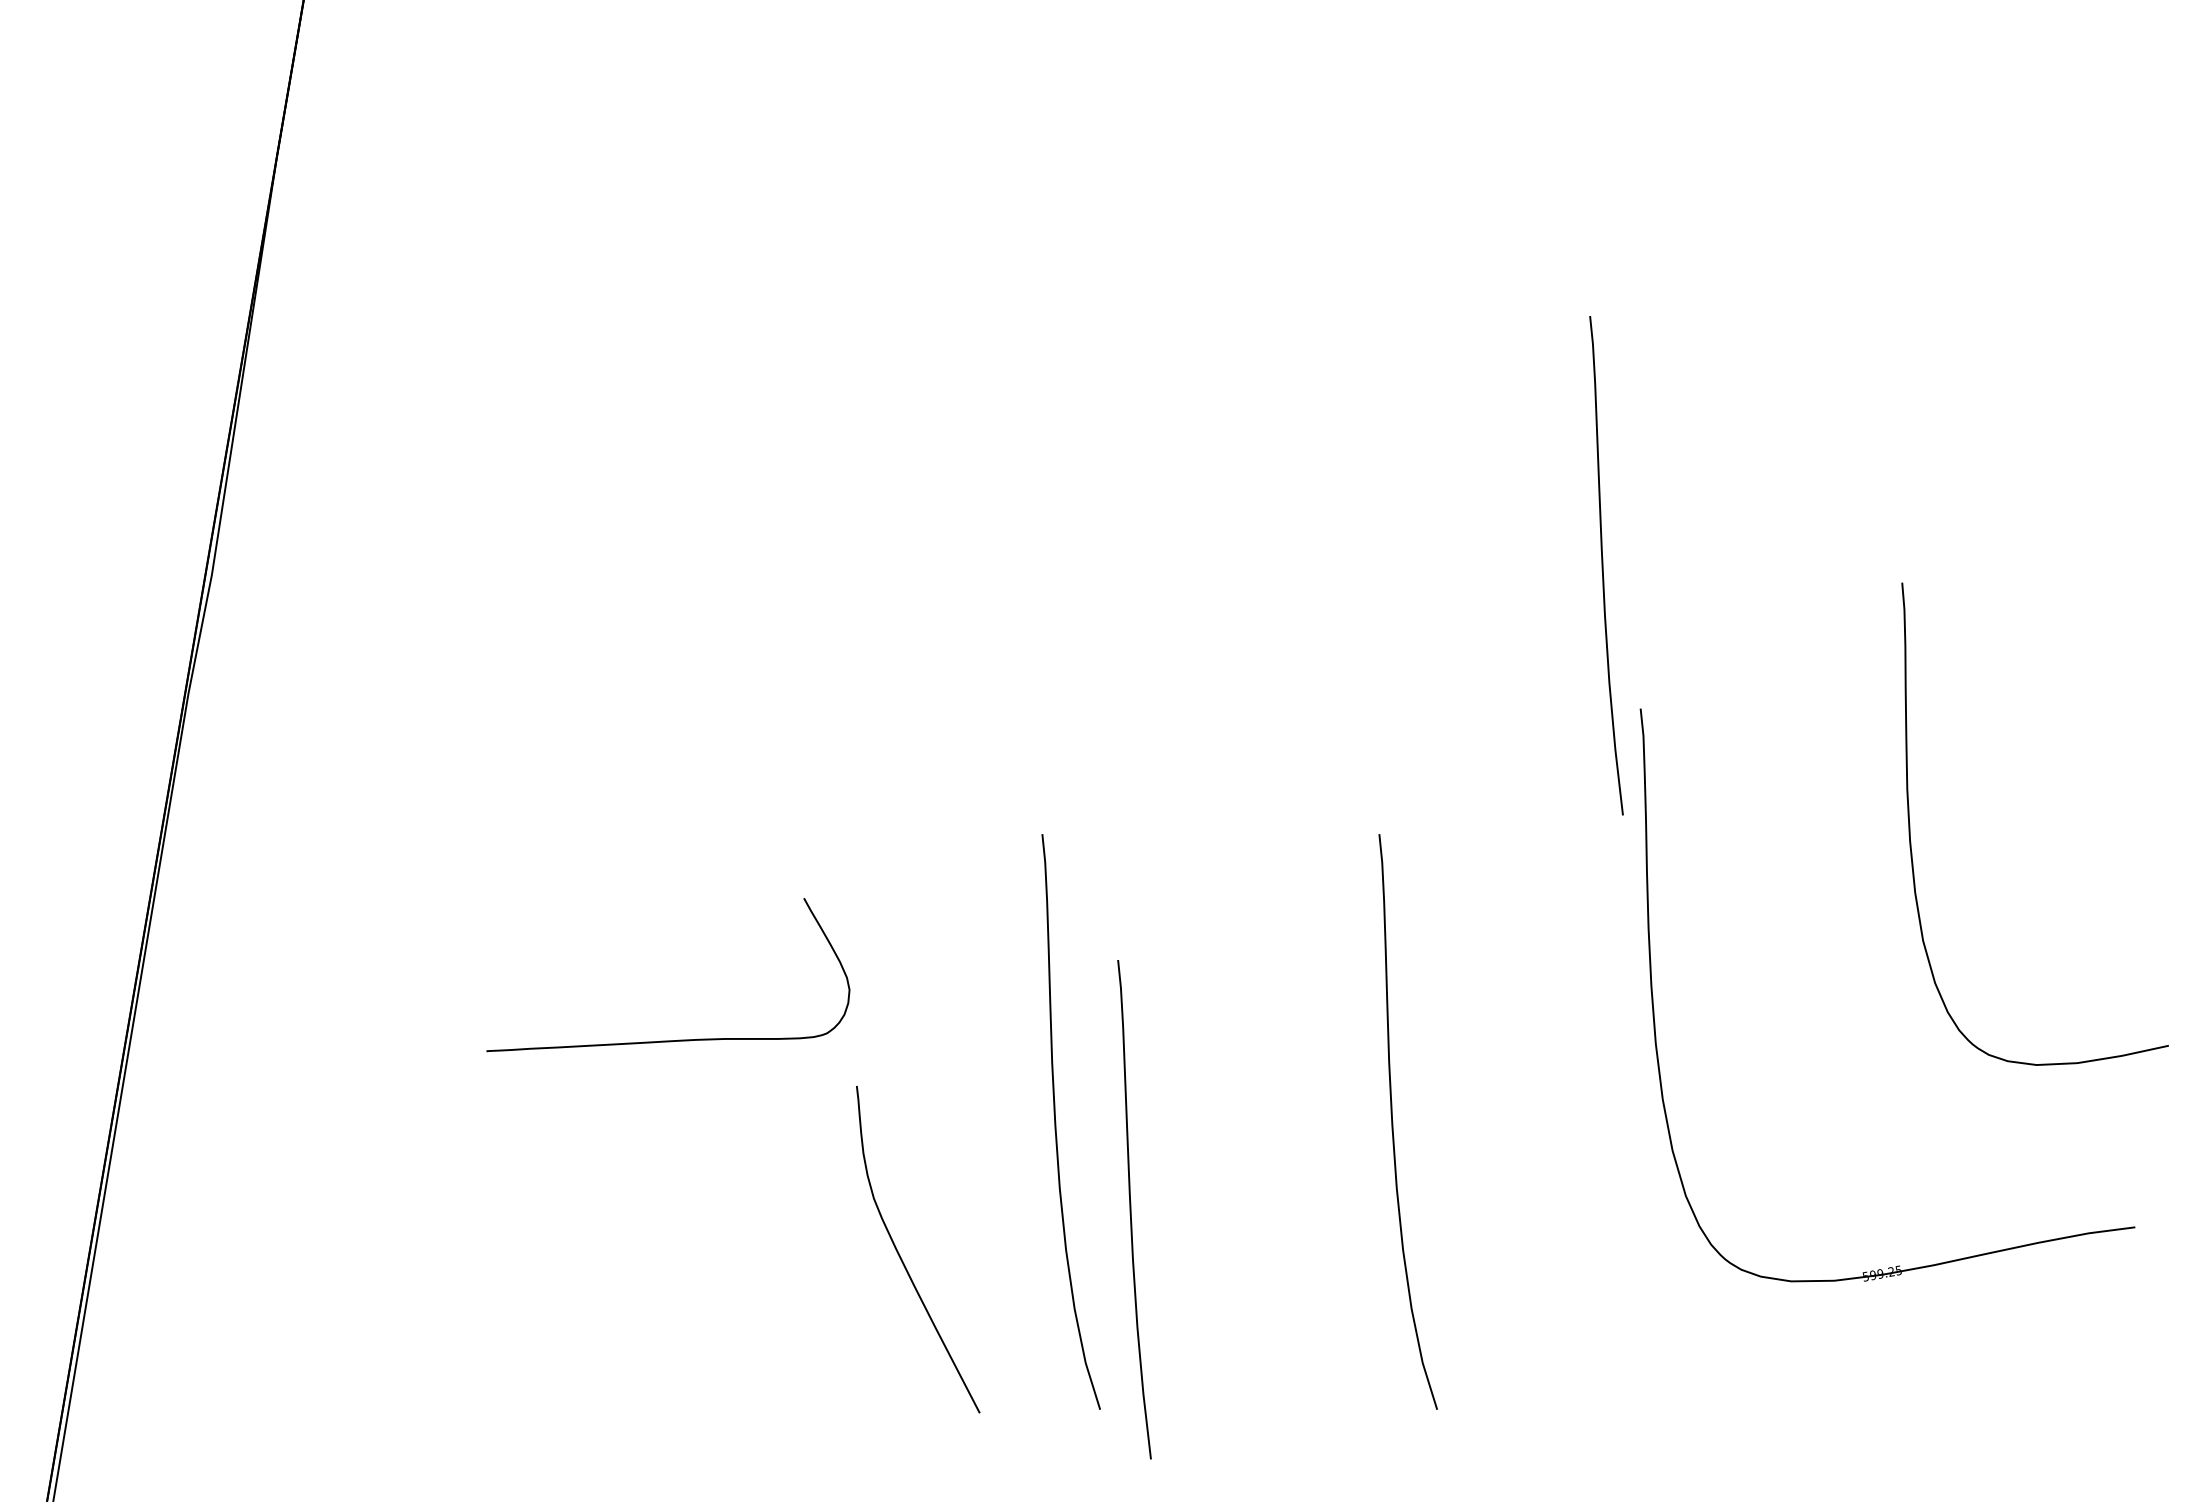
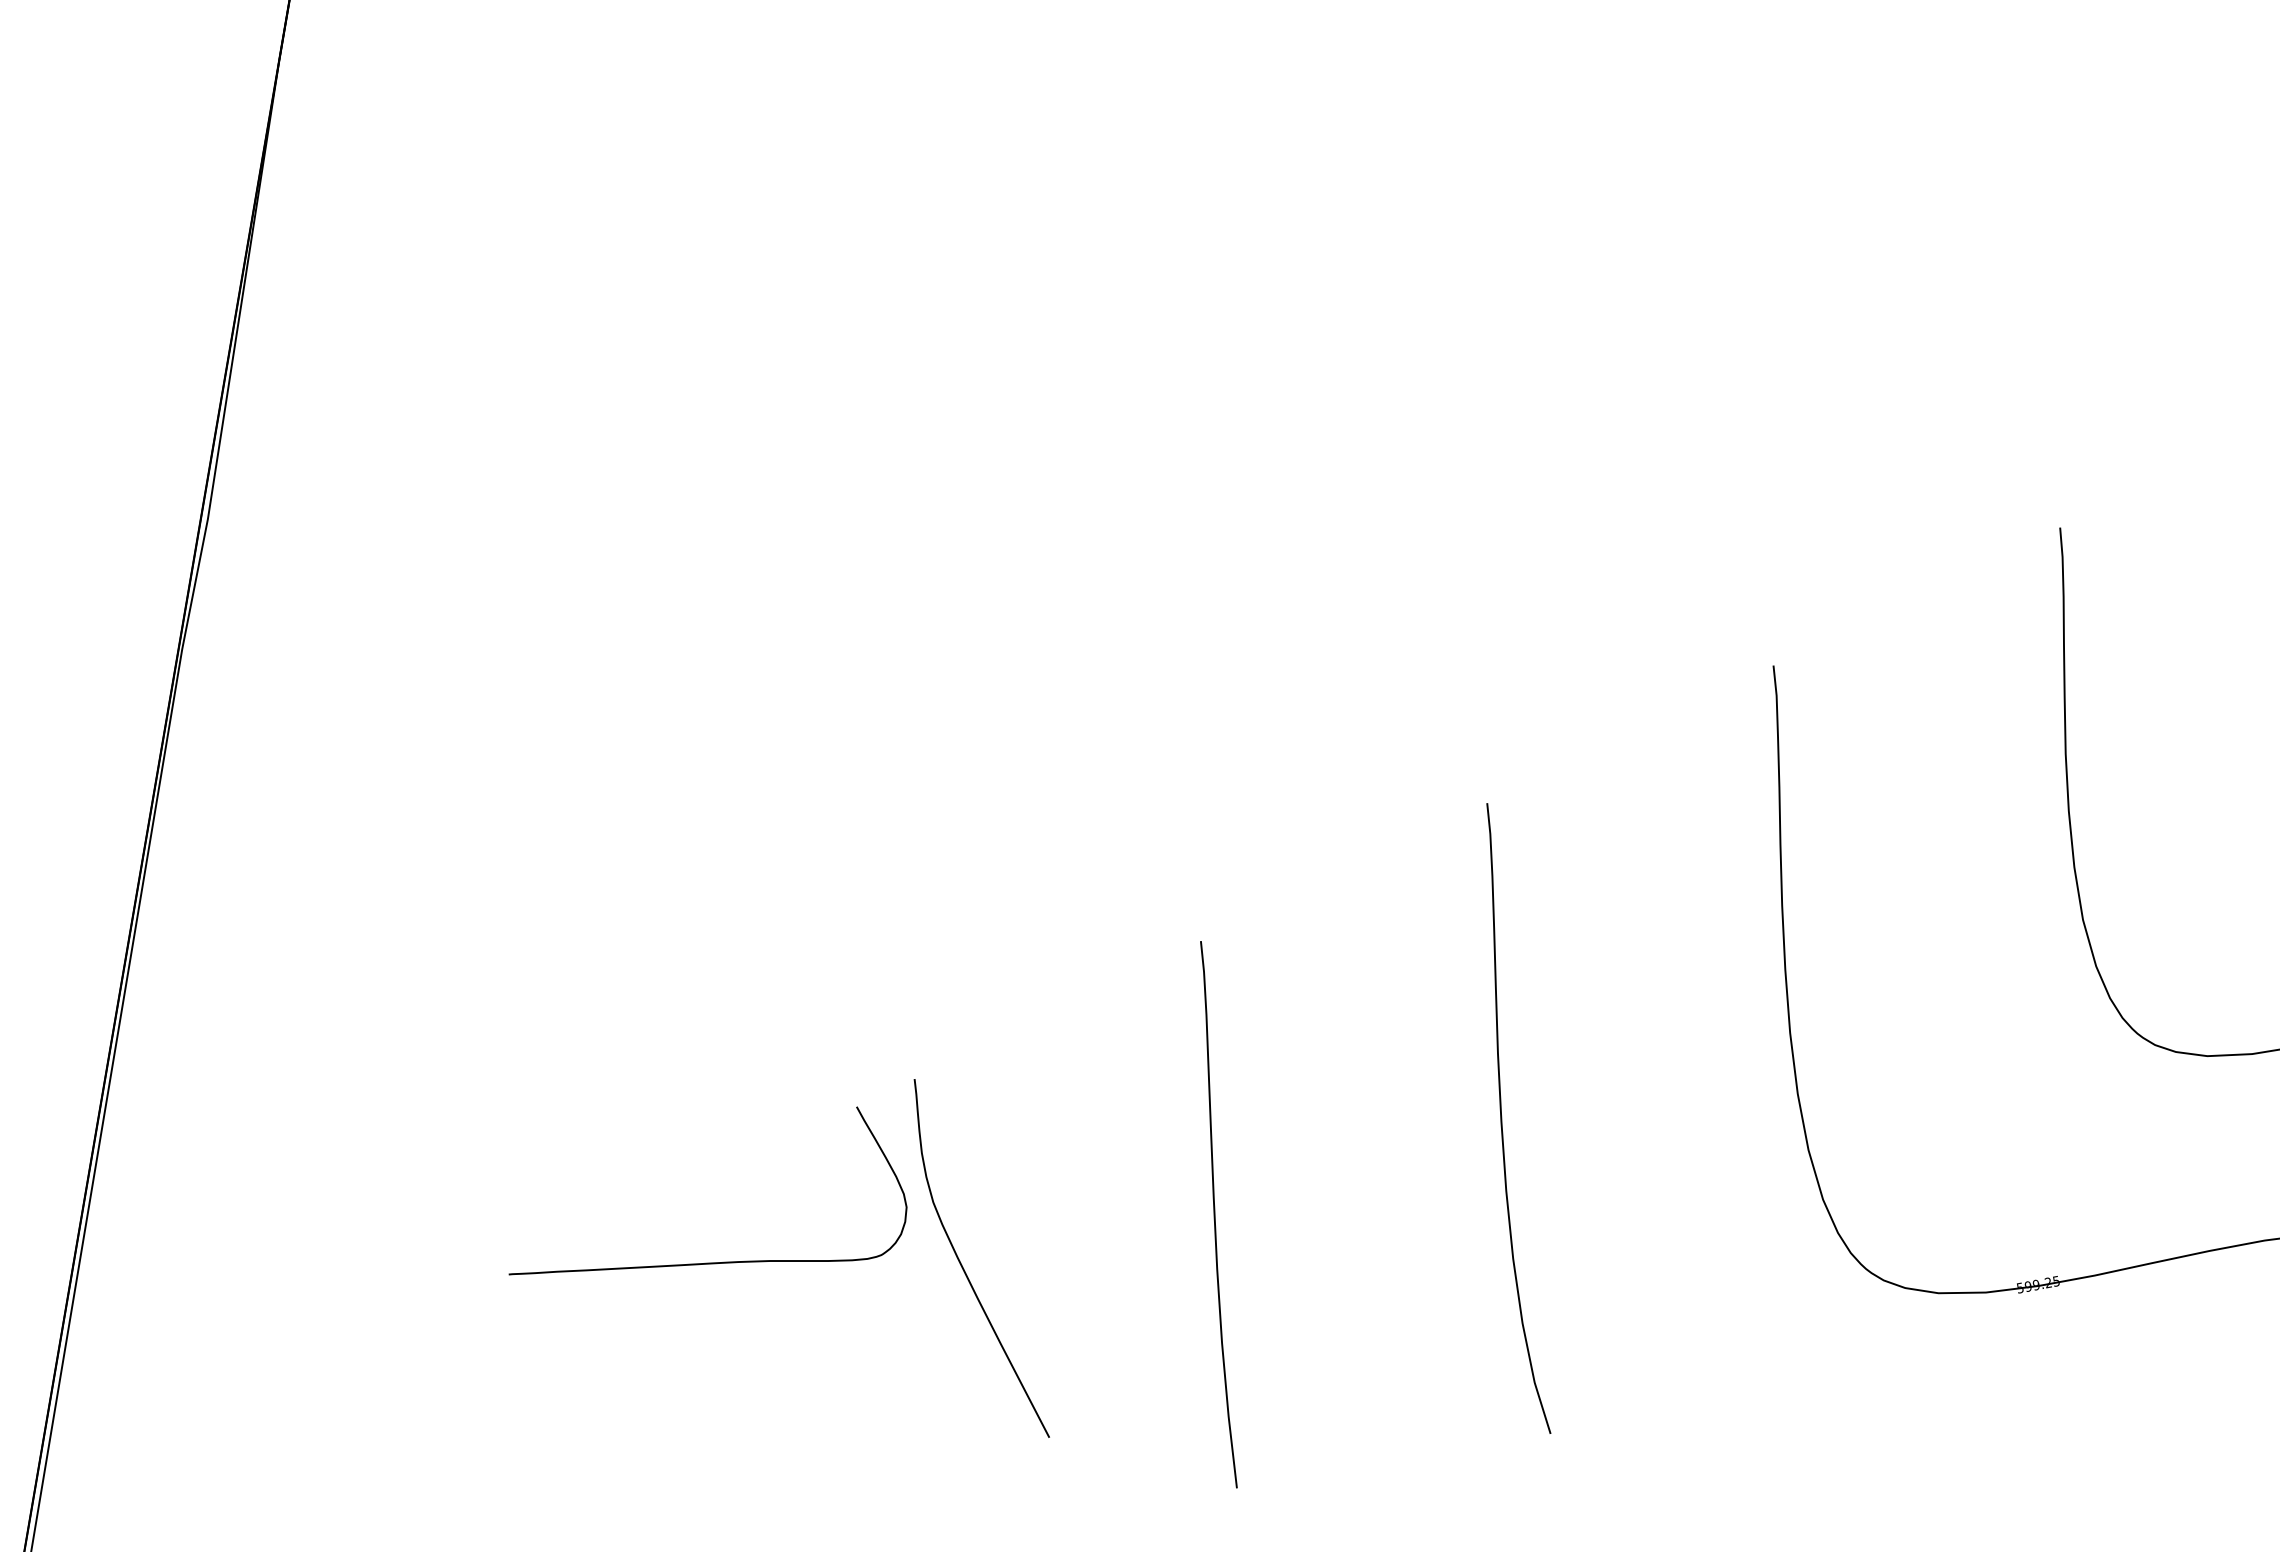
curve: (1603, 565) -> (1732, 508), removed
curve: (678, 1039) -> (719, 1261), moved
curve: (1056, 1121) -> (1133, 1118), removed

